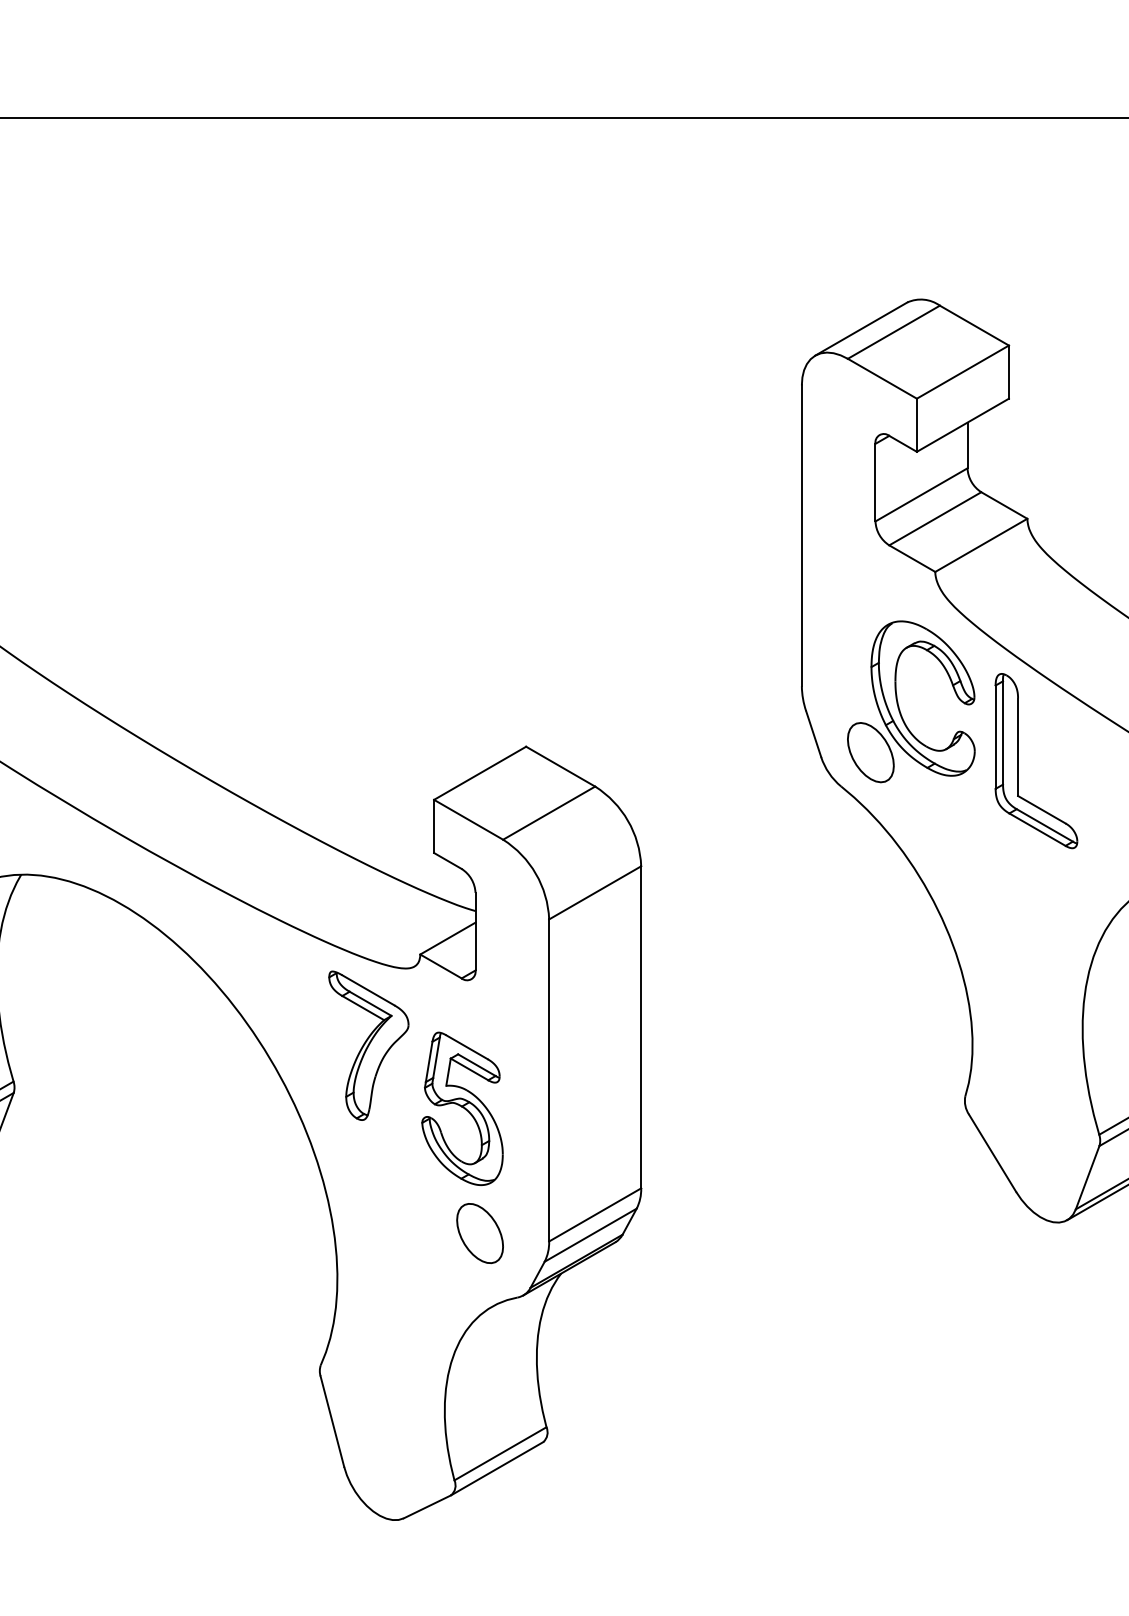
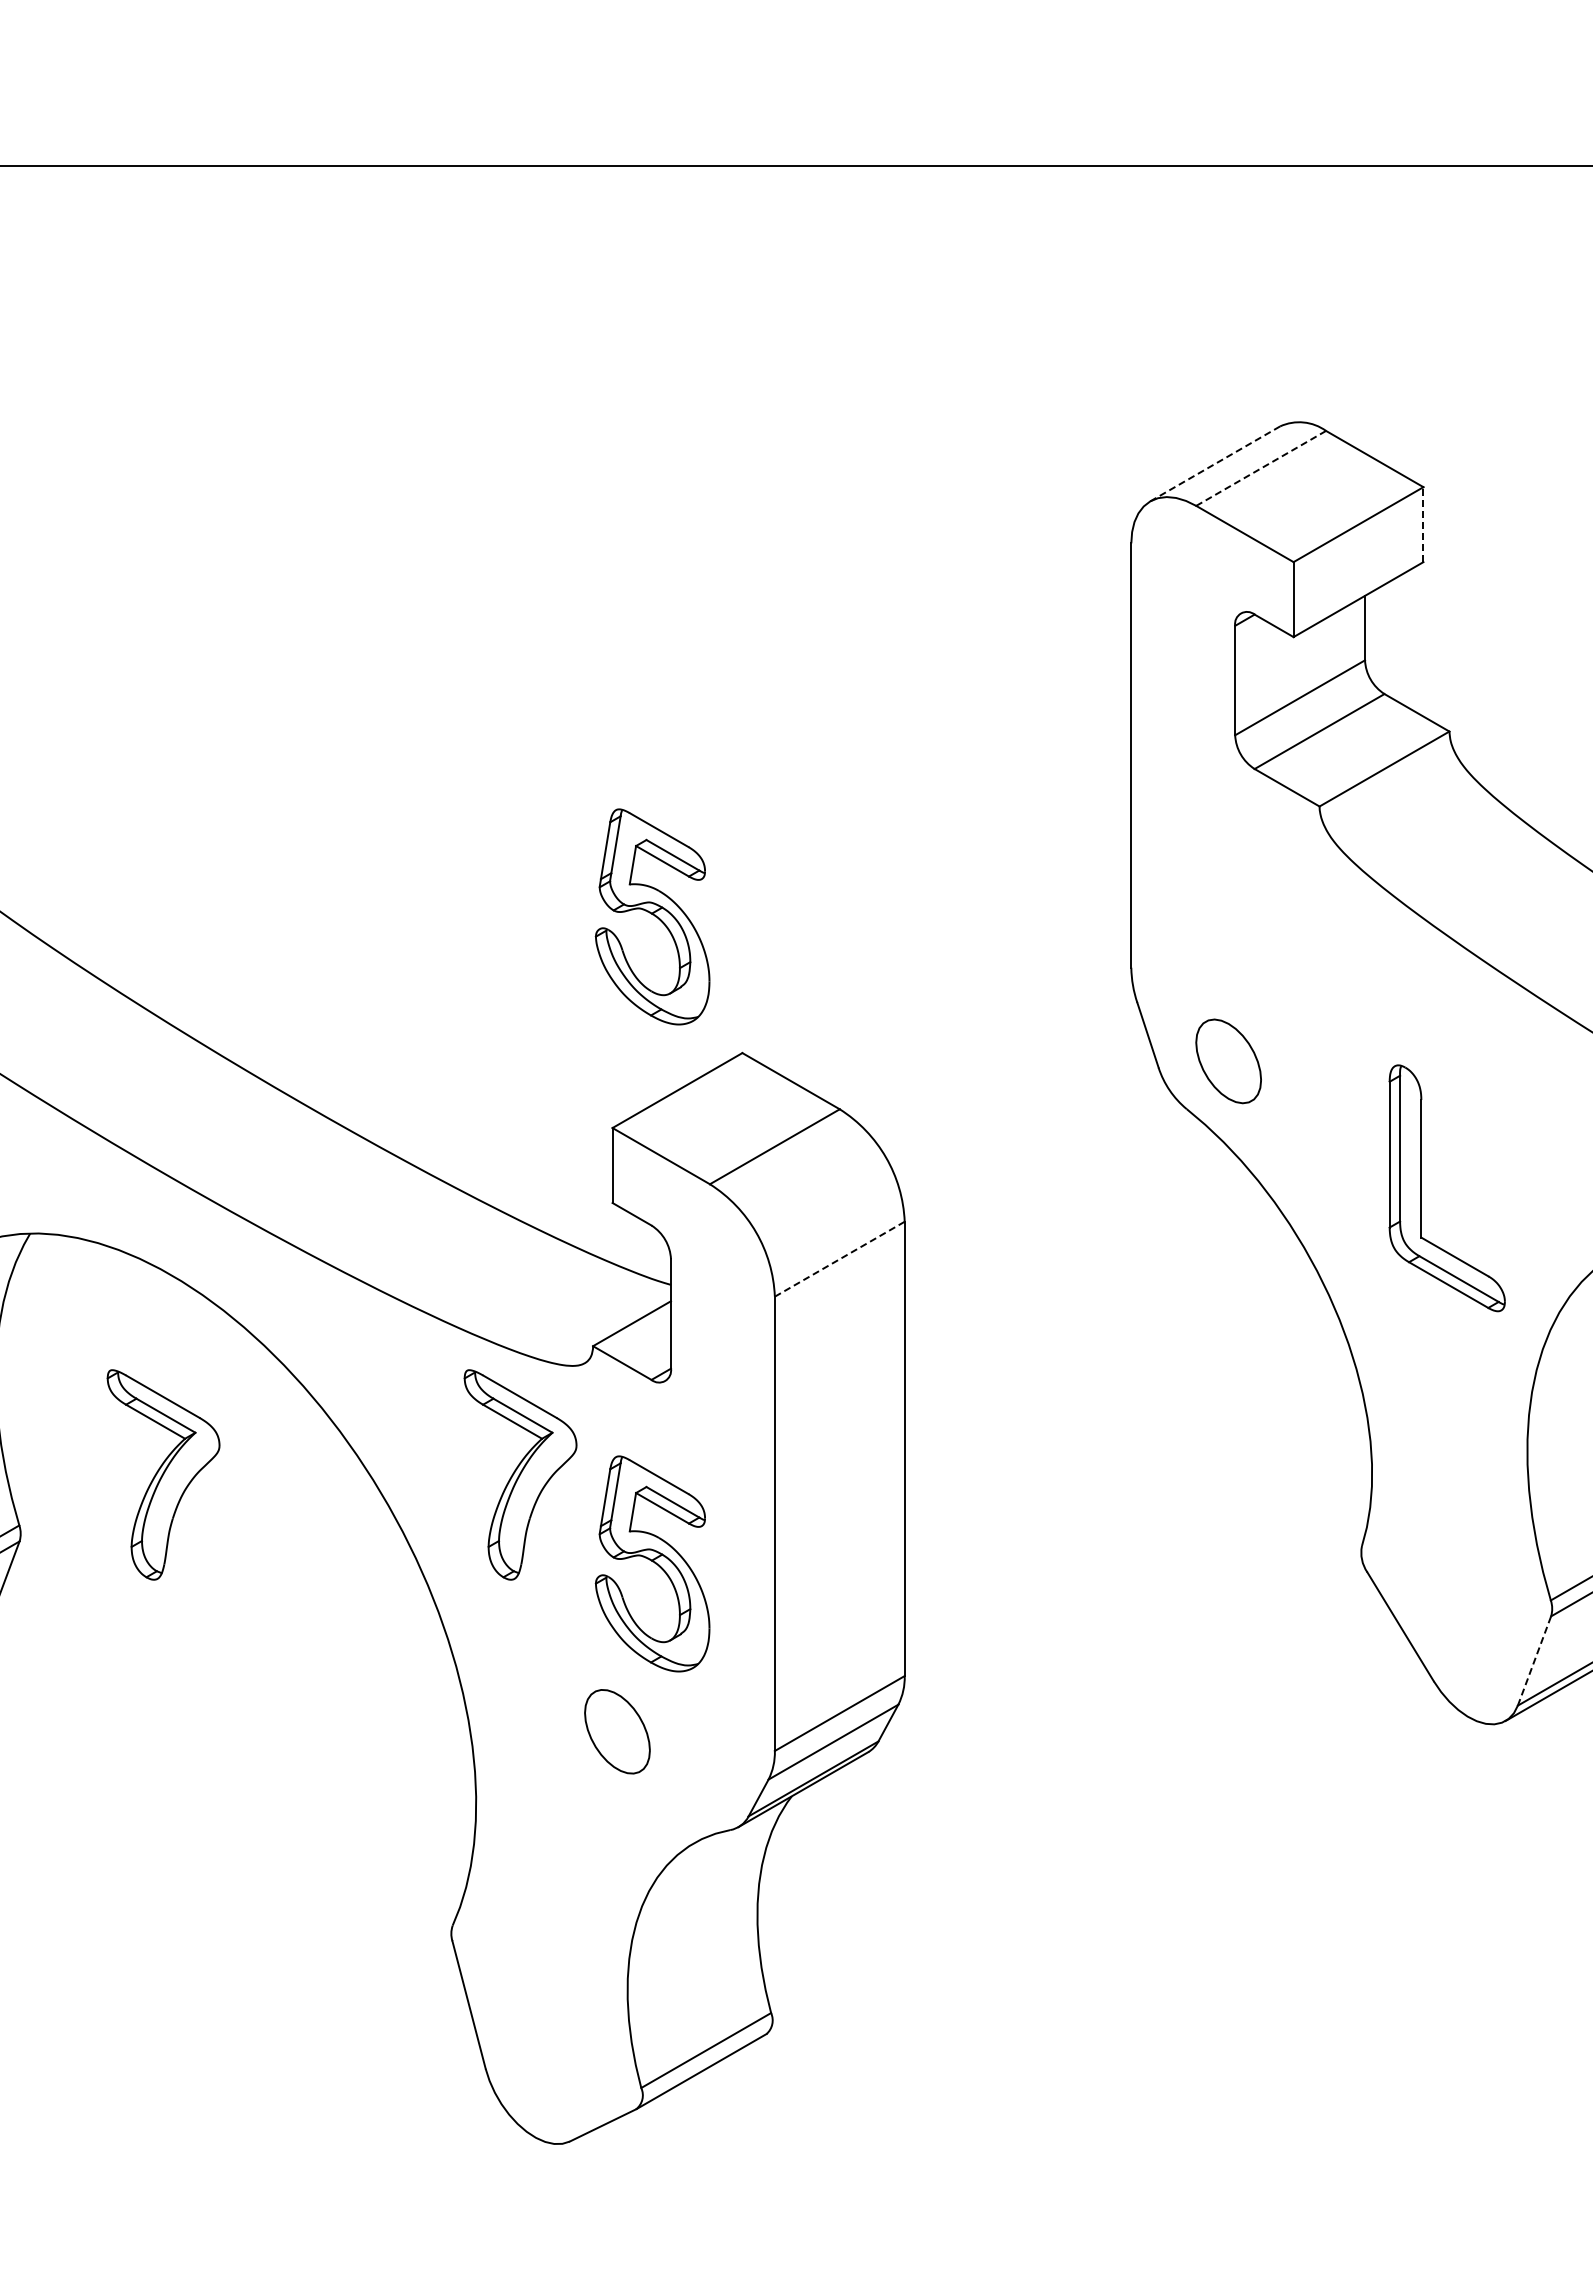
line: (861, 328) -> (1215, 463), solid -> dashed
line: (894, 332) -> (1261, 468), solid -> dashed
line: (1008, 372) -> (1423, 524), solid -> dashed
part: (462, 649) -> (652, 916), added
part: (898, 703) -> (1267, 991), removed
part: (1018, 761) -> (1421, 1188), moved
line: (594, 893) -> (839, 1259), solid -> dashed
part: (115, 1045) -> (163, 1474), added
line: (1087, 1178) -> (1534, 1661), solid -> dashed
part: (480, 1233) -> (617, 1731), moved

